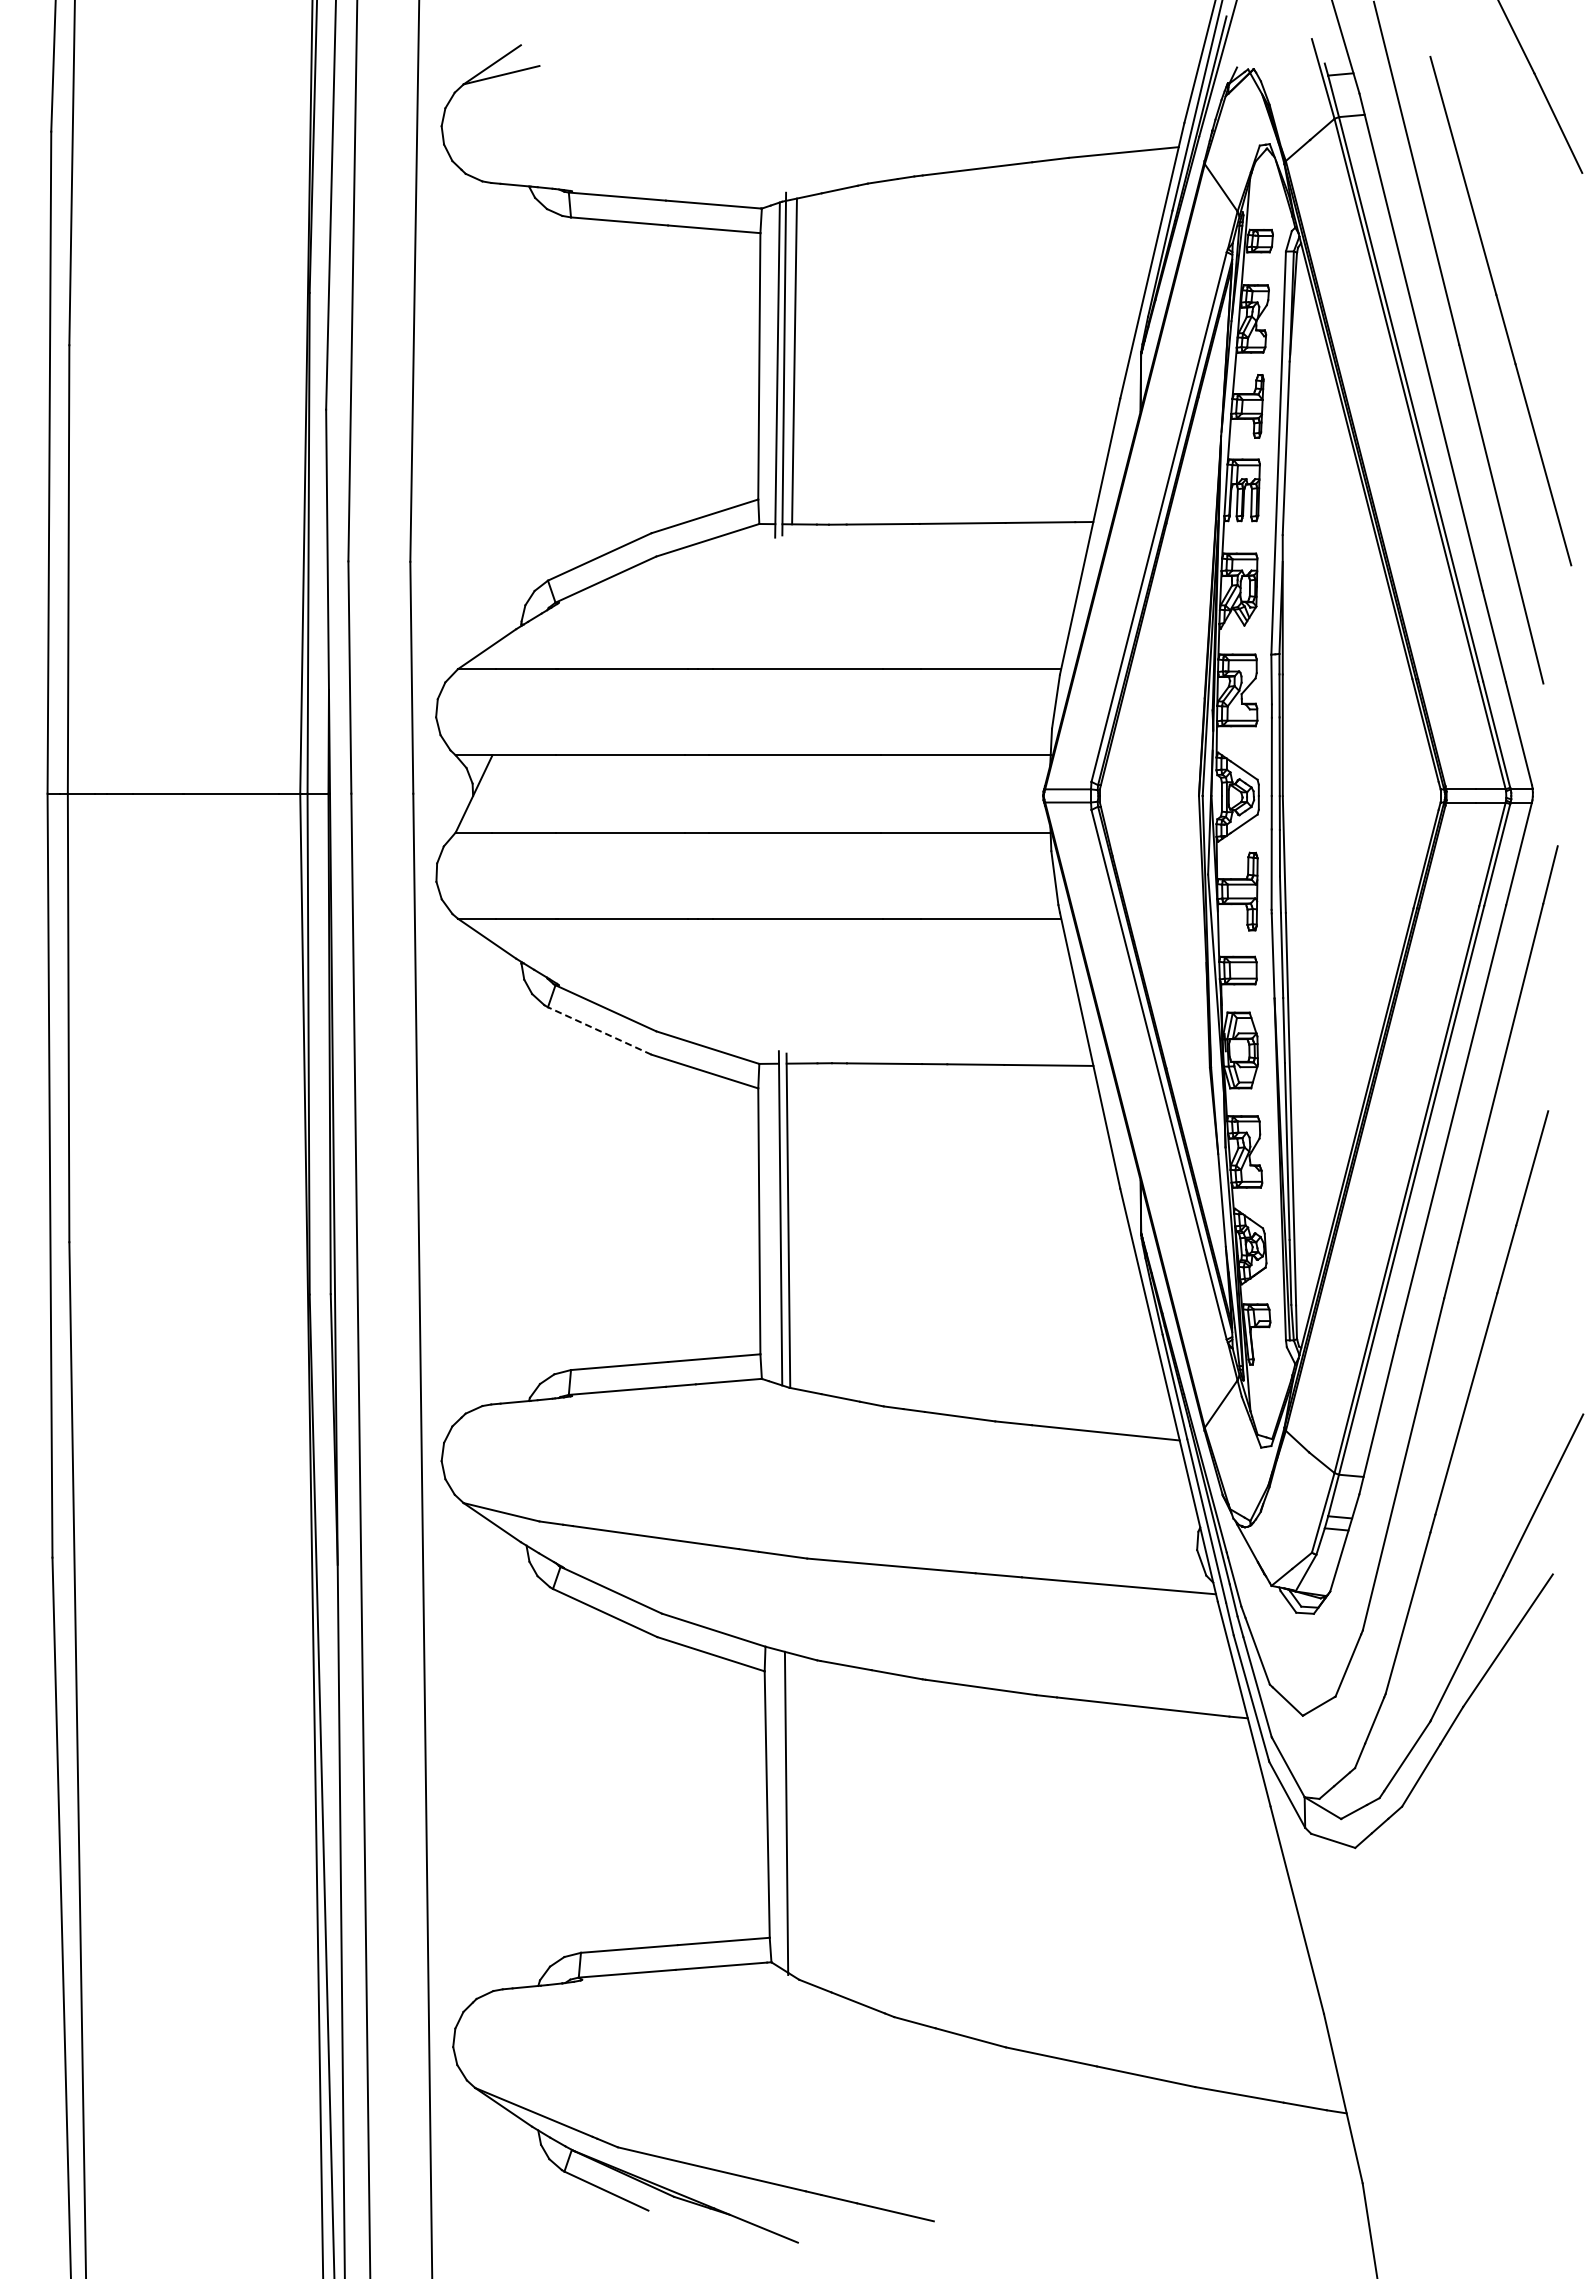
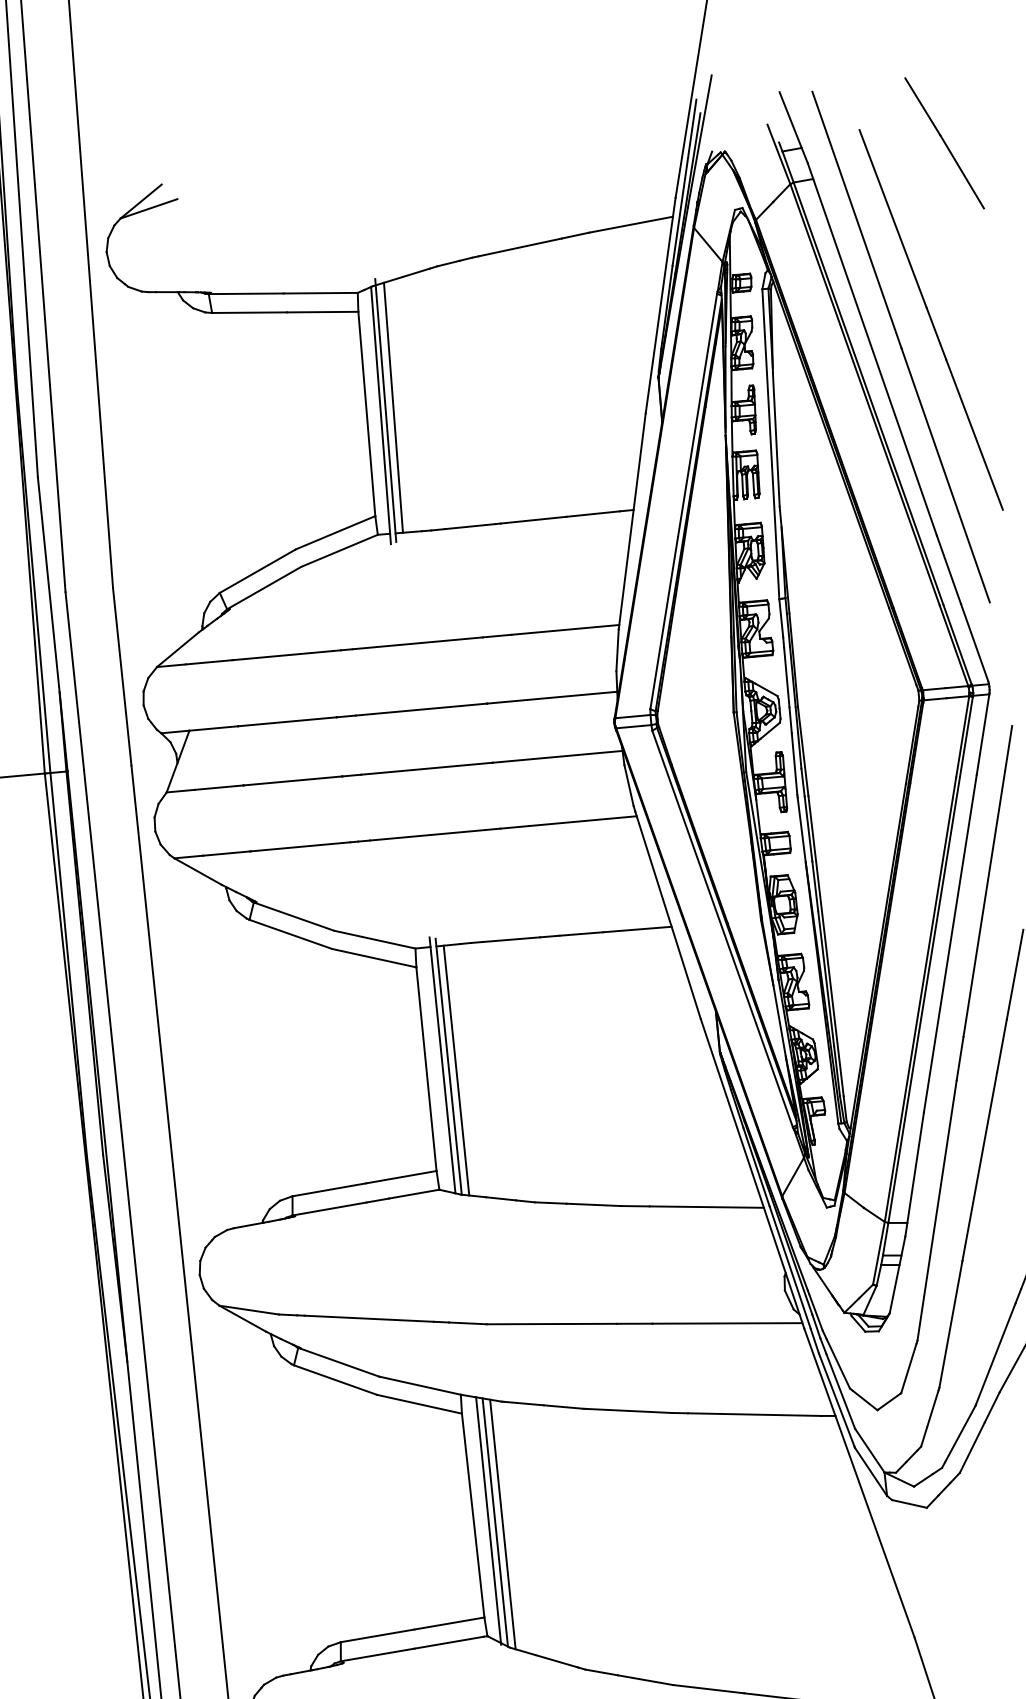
line: (599, 1031) -> (290, 934), dashed -> solid
line: (797, 1226) -> (456, 1070), added
line: (794, 1816) -> (494, 1522), added
line: (804, 1819) -> (502, 1524), added

